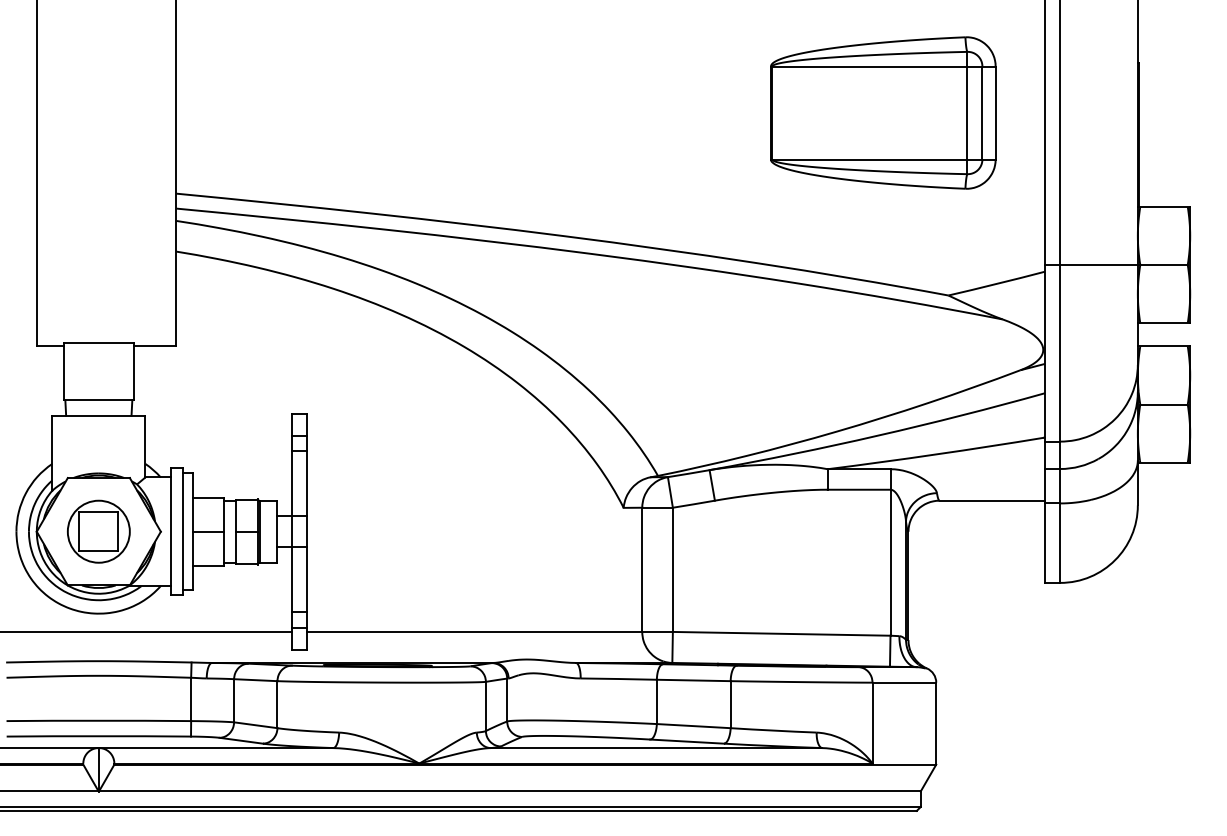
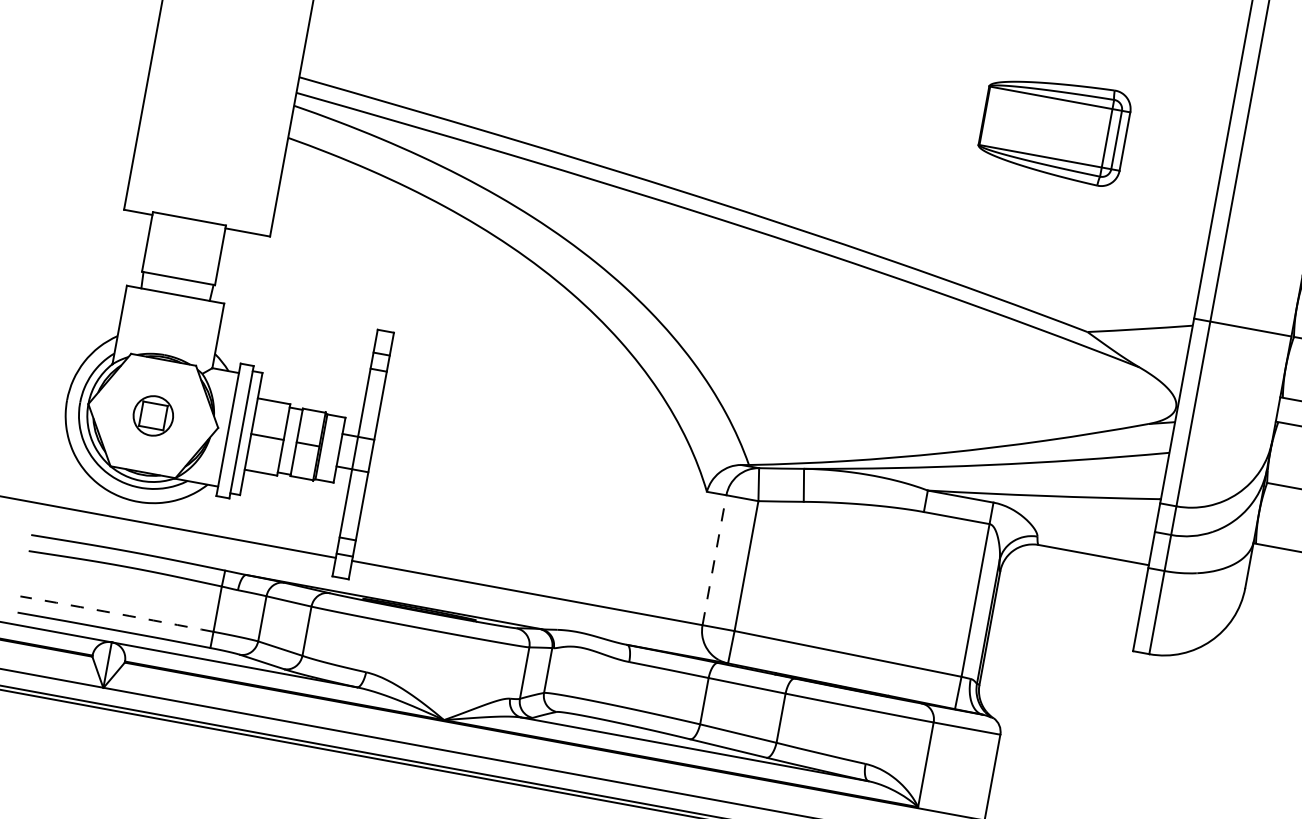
part: (883, 112) -> (1054, 128), size x0.6
part: (98, 531) -> (152, 415), size x0.6
line: (642, 569) -> (714, 559), solid -> dashed
arc: (98, 720) -> (116, 613), solid -> dashed

